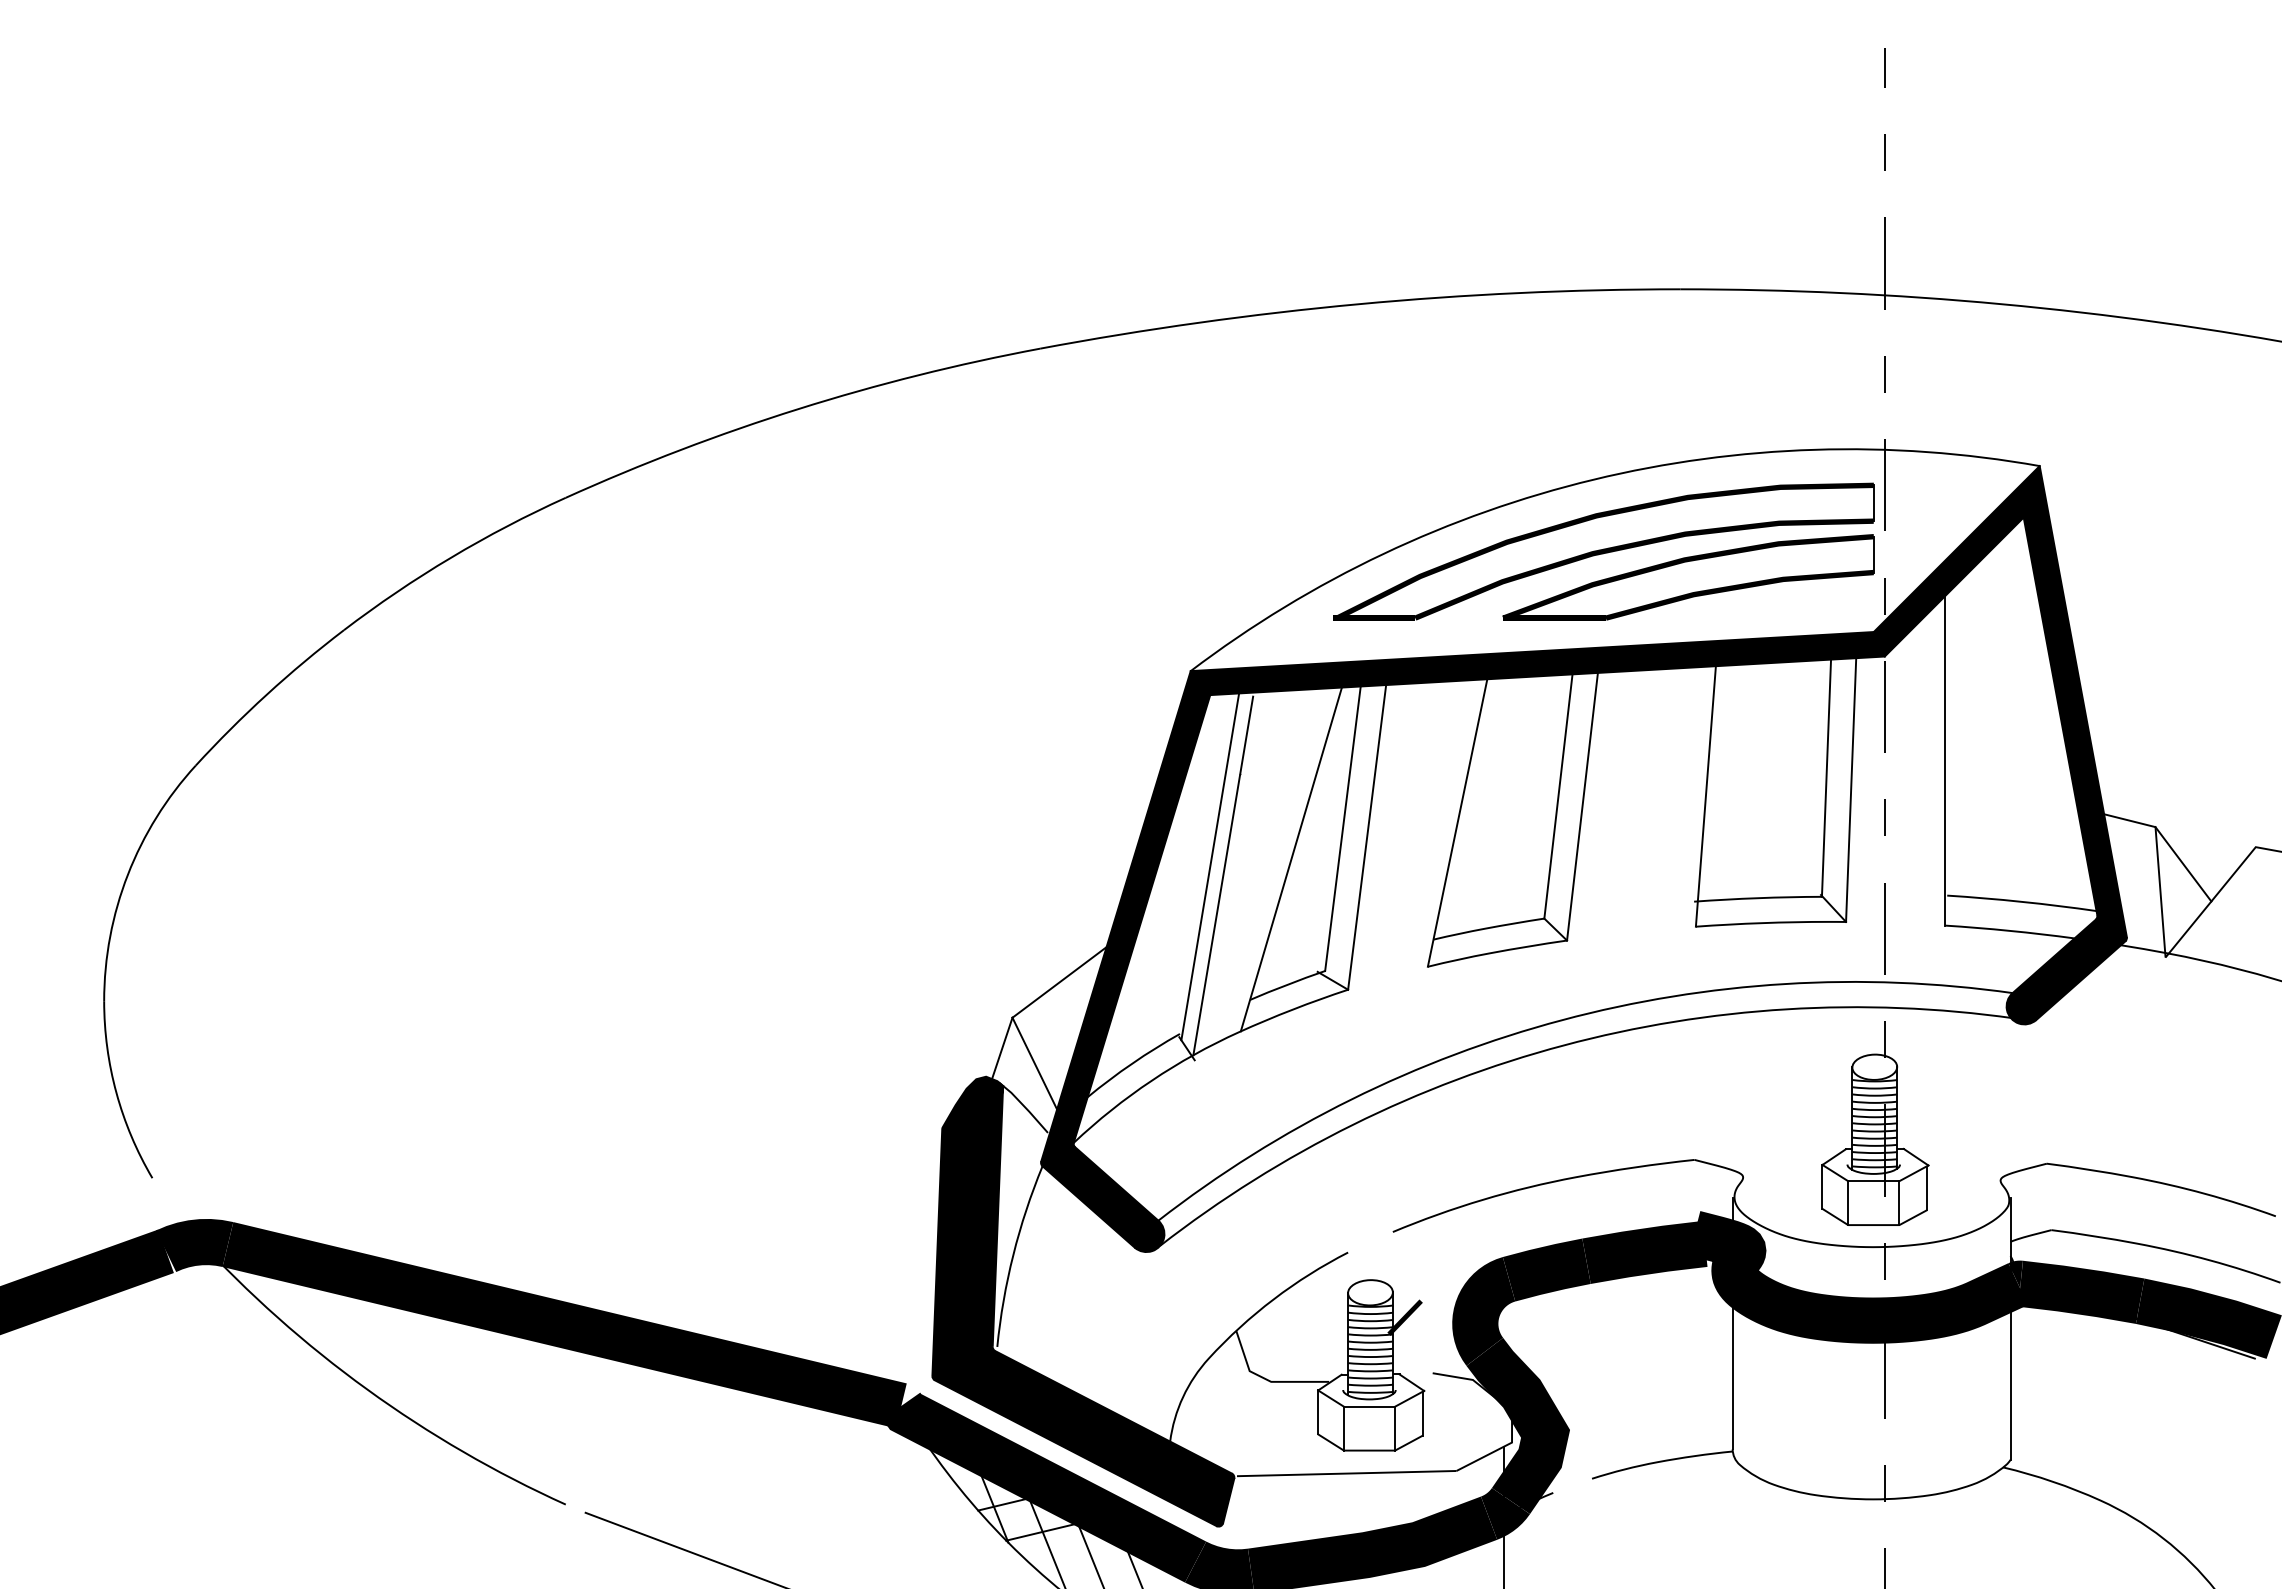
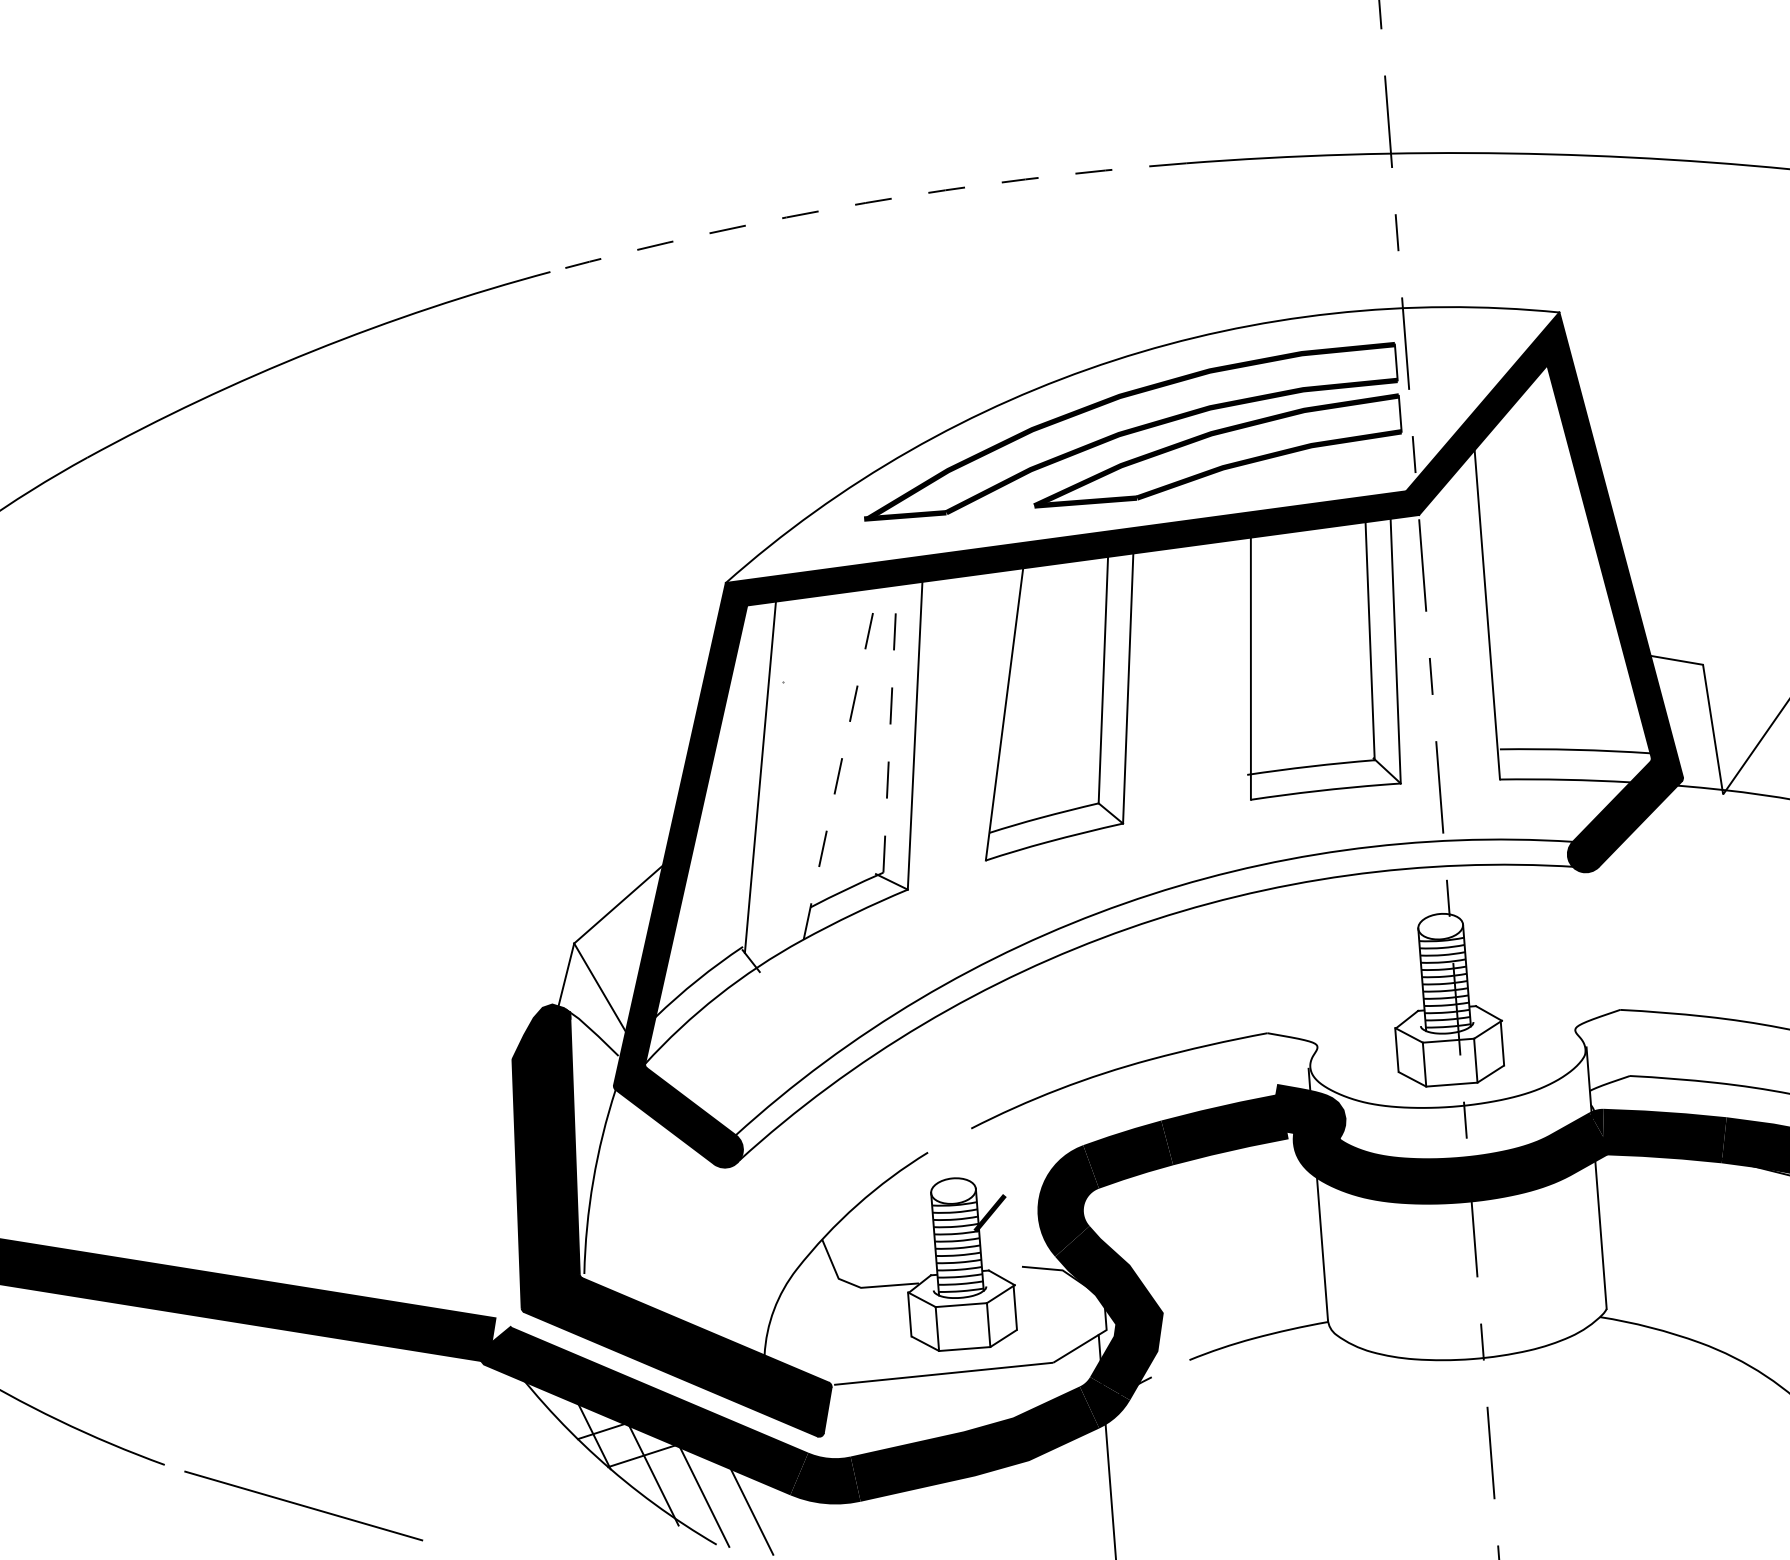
arc: (1358, 304) -> (865, 203), solid -> dashed
line: (1343, 828) -> (890, 728), solid -> dashed
line: (1291, 859) -> (841, 763), solid -> dashed
line: (2183, 864) -> (1733, 700), removed
line: (1223, 875) -> (774, 784), removed

